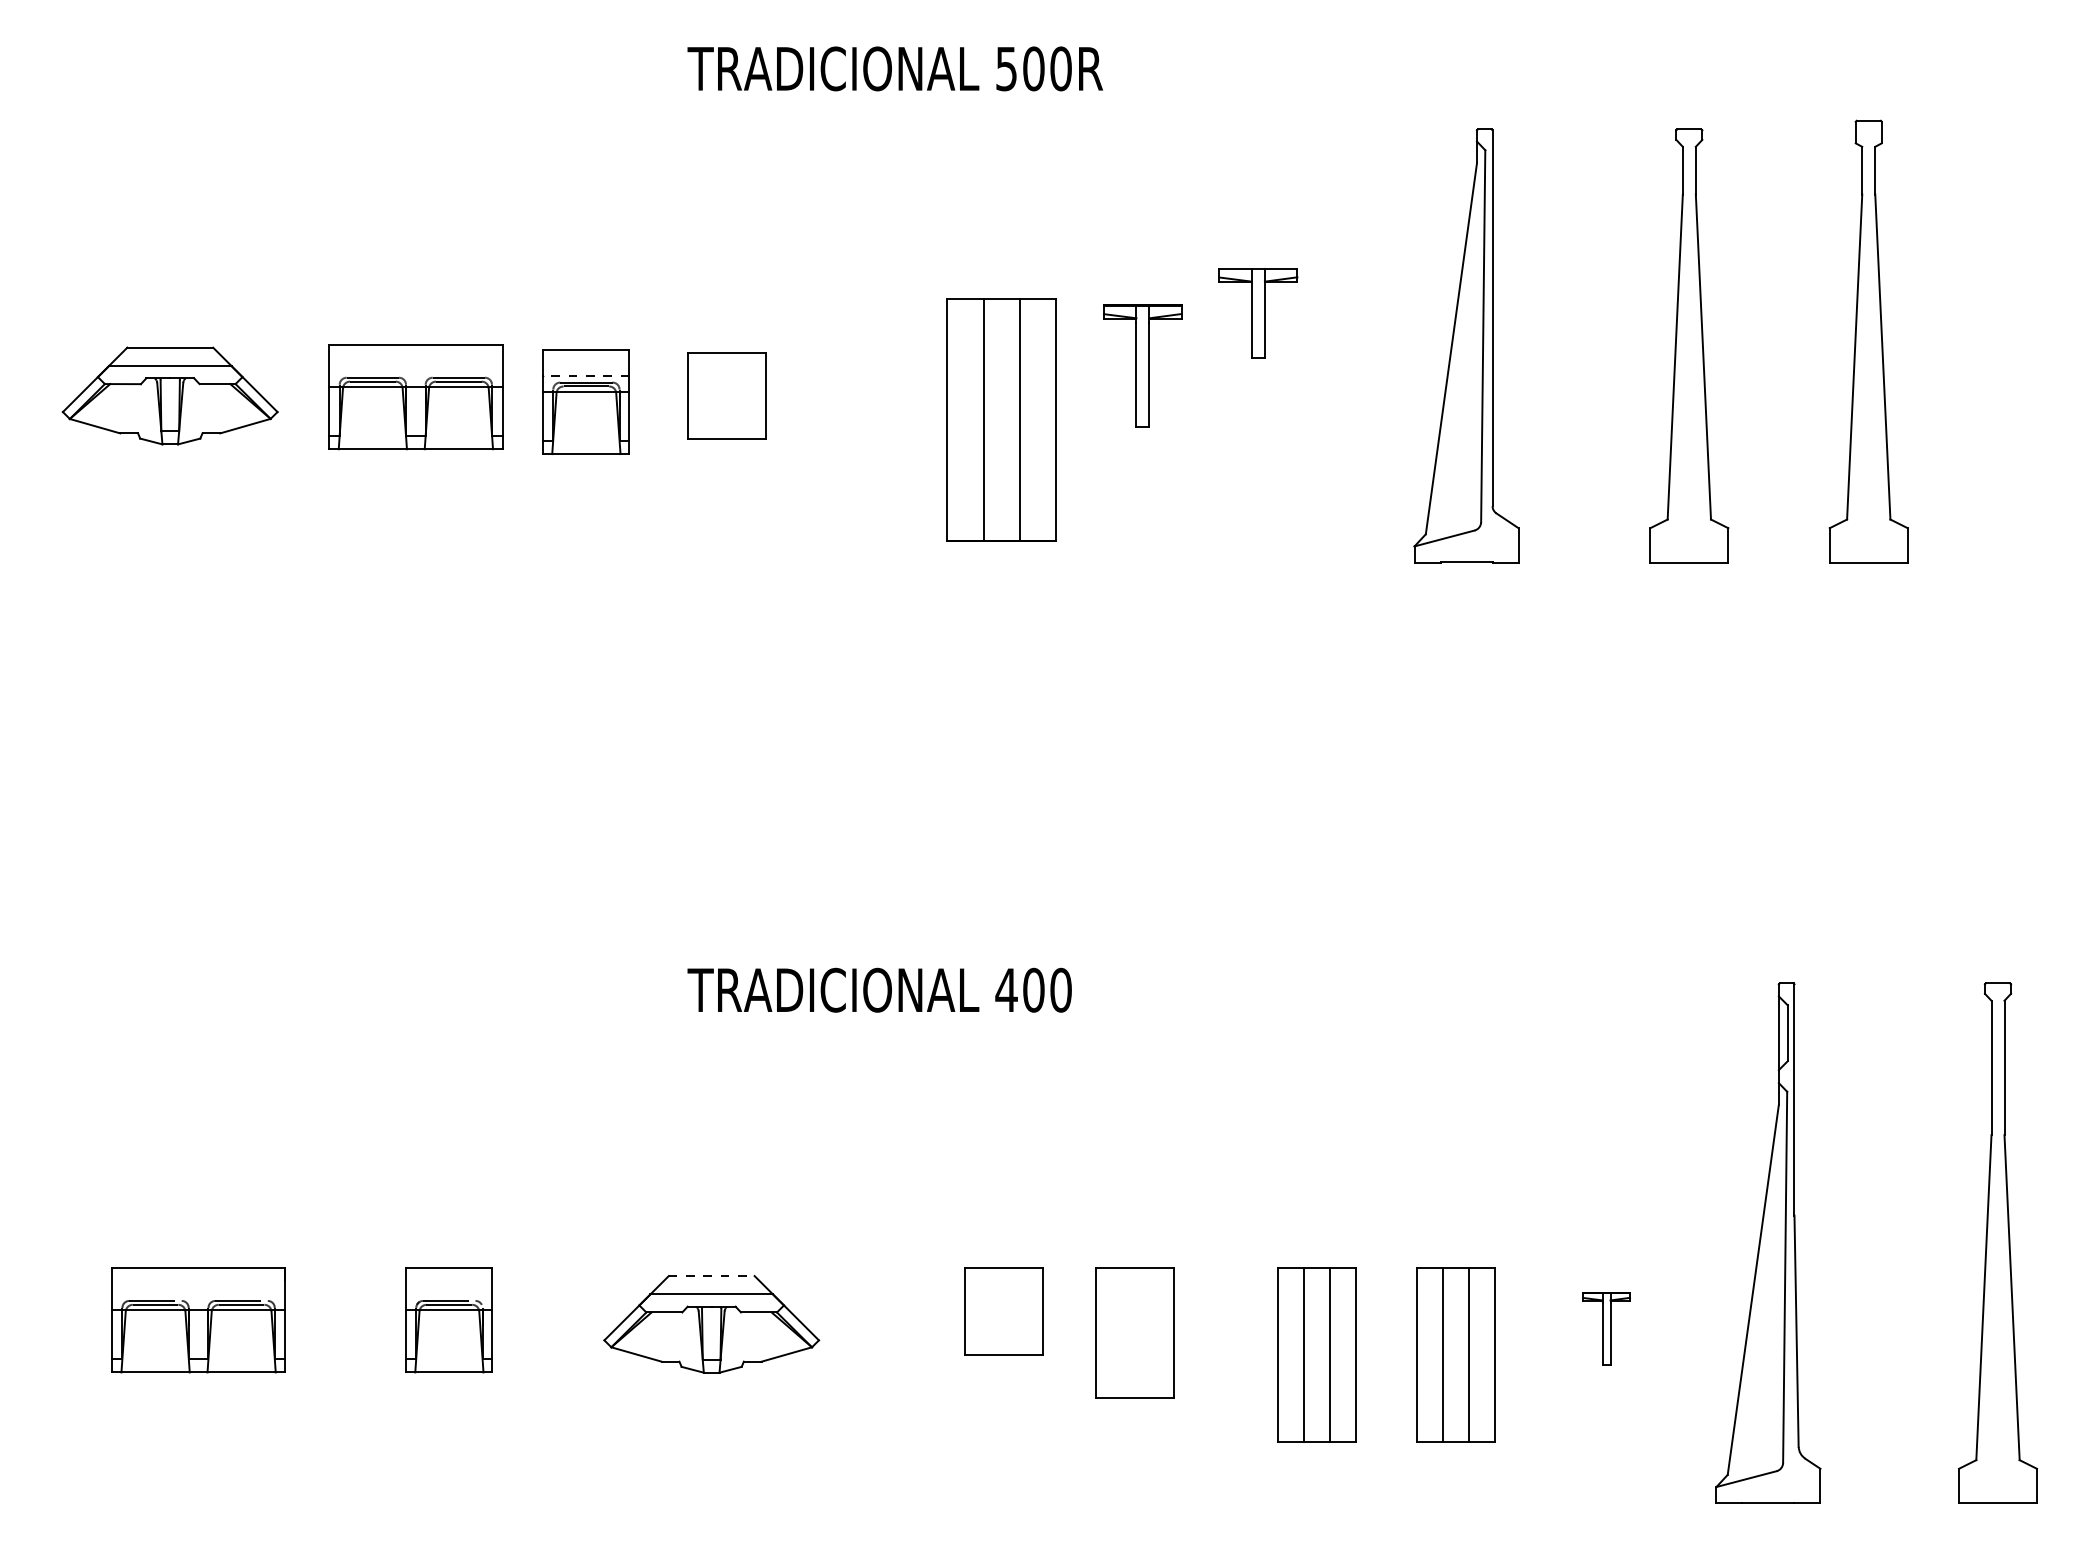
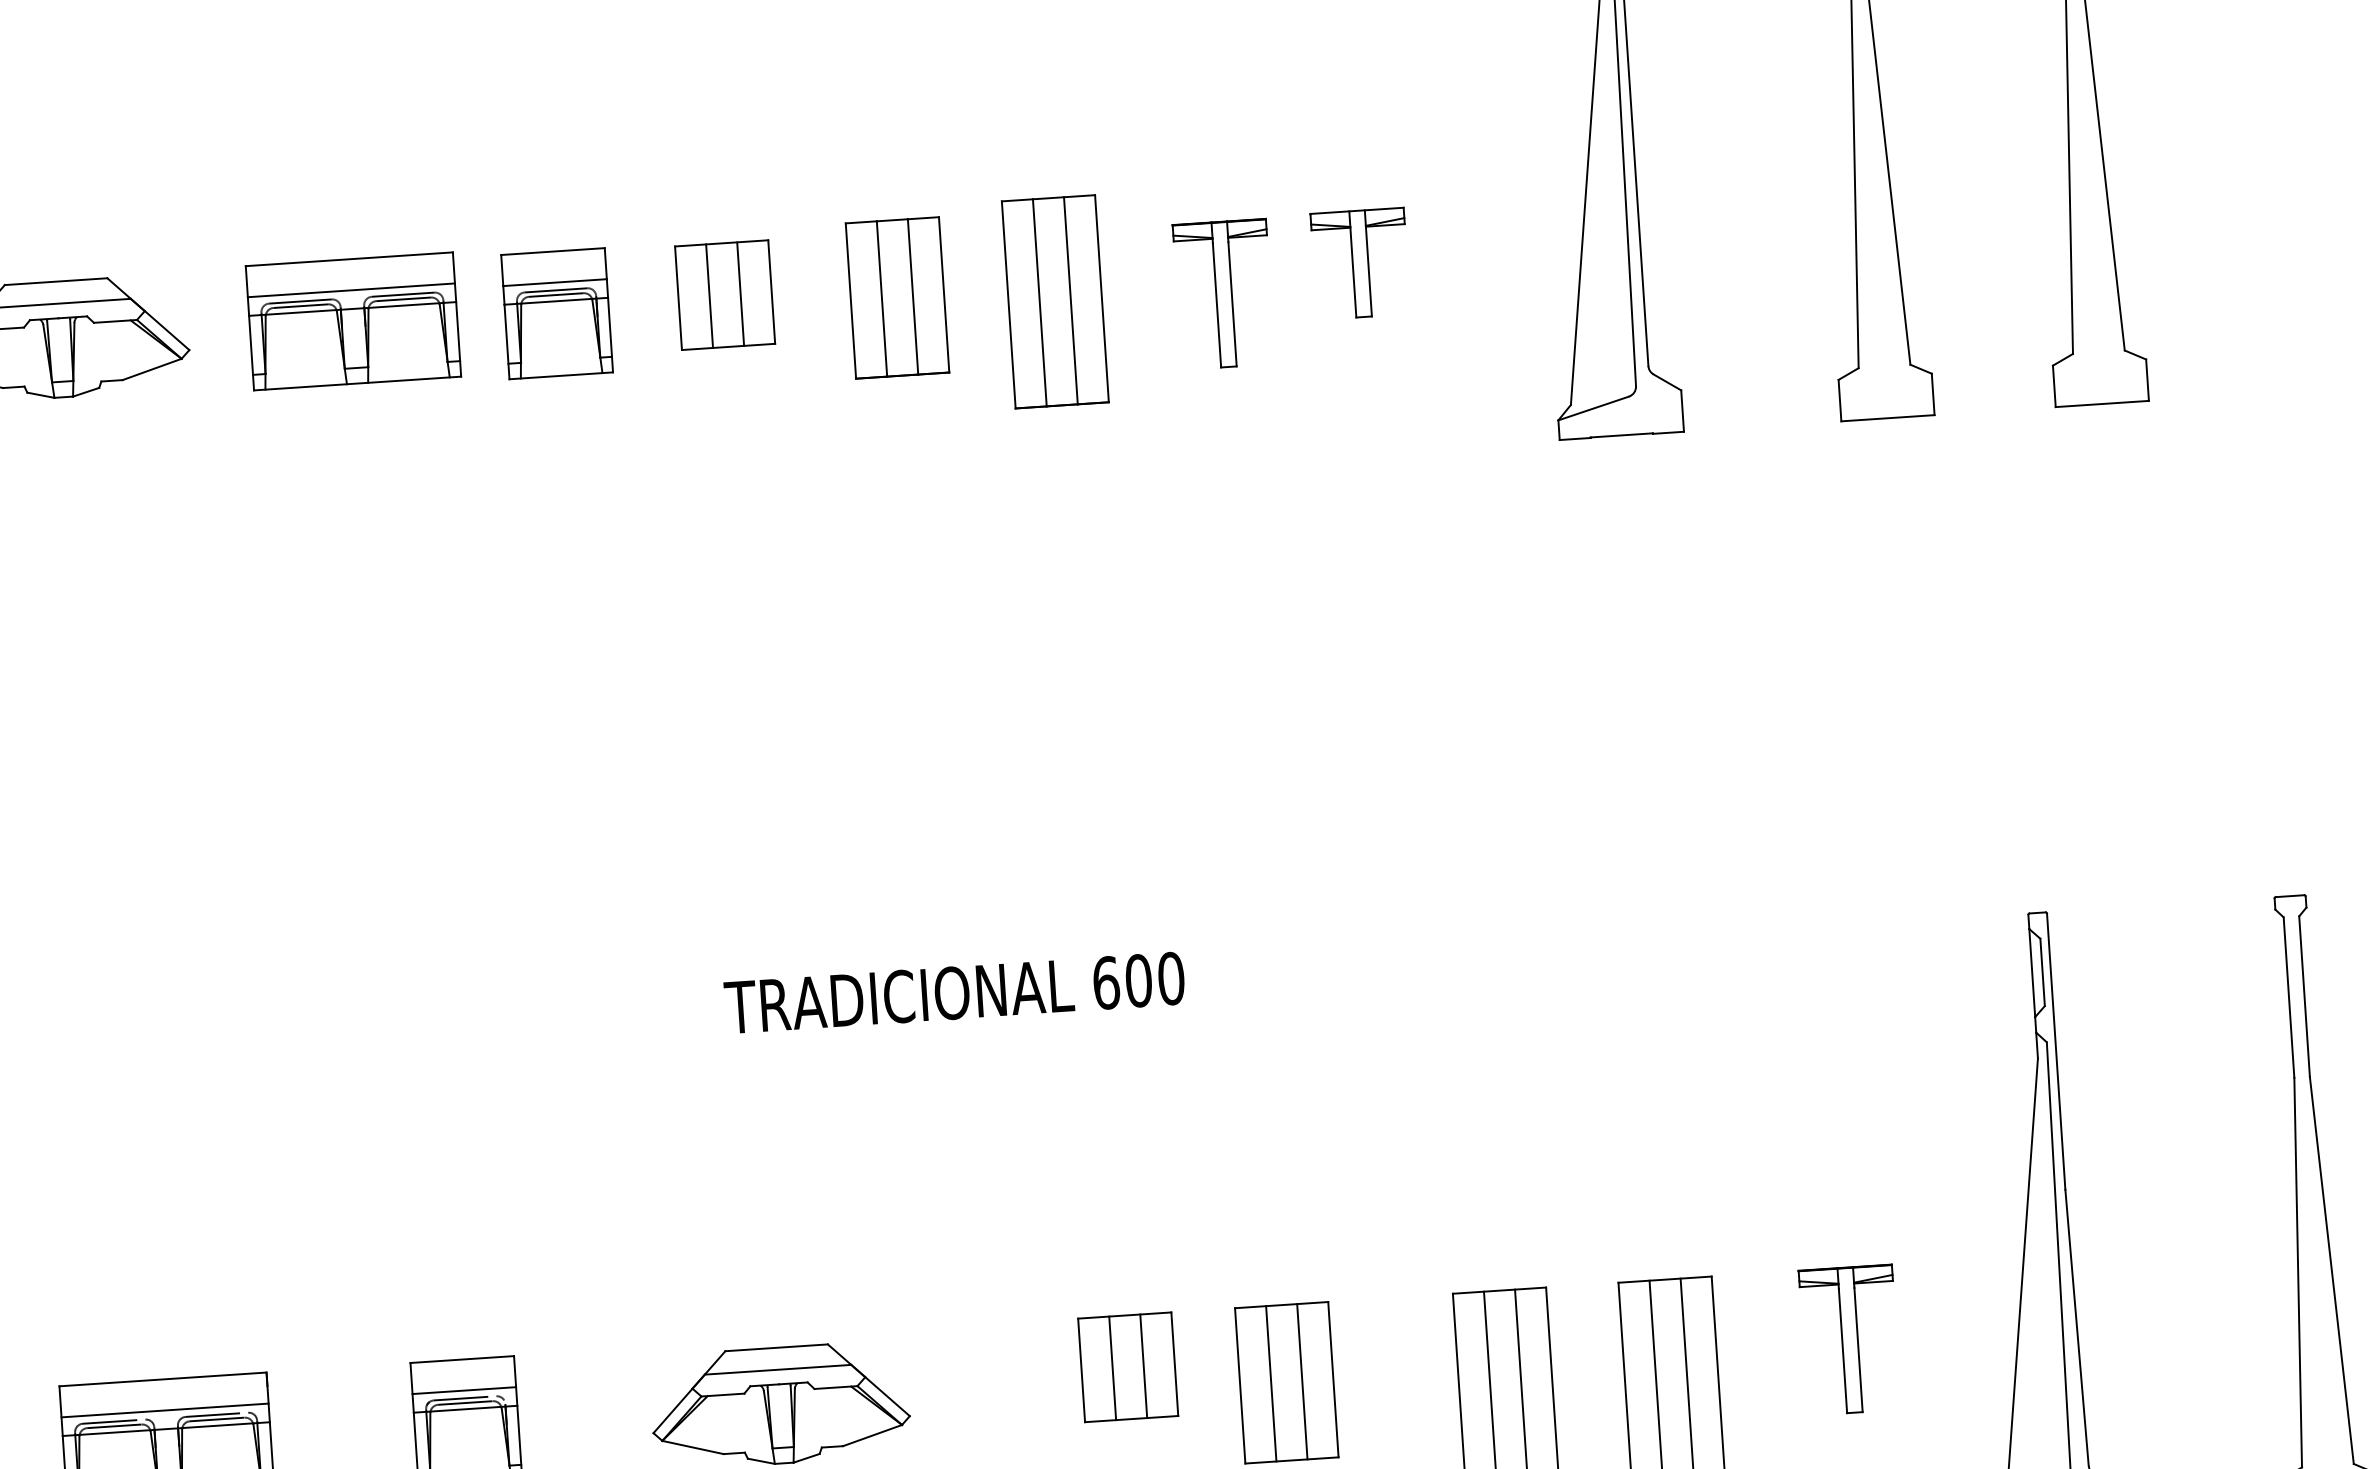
part: (1258, 313) -> (1360, 264), moved
part: (1142, 365) -> (1223, 293), moved
line: (415, 371) -> (350, 290), added
line: (585, 376) -> (554, 283), dashed -> solid
line: (714, 395) -> (710, 295), added
line: (740, 395) -> (741, 293), added
part: (870, 407) -> (897, 297), added
part: (1001, 419) -> (1054, 301), size x0.71
text: (1006, 989) -> (1106, 982), 400 -> 600
line: (711, 1276) -> (776, 1348), dashed -> solid
line: (198, 1294) -> (164, 1410), added
line: (448, 1294) -> (463, 1390), added
line: (990, 1311) -> (1112, 1368), added
line: (1016, 1311) -> (1143, 1365), added
part: (1606, 1328) -> (1849, 1339), size x1.67
line: (1121, 1333) -> (1270, 1383), added
line: (1147, 1333) -> (1301, 1381), added

